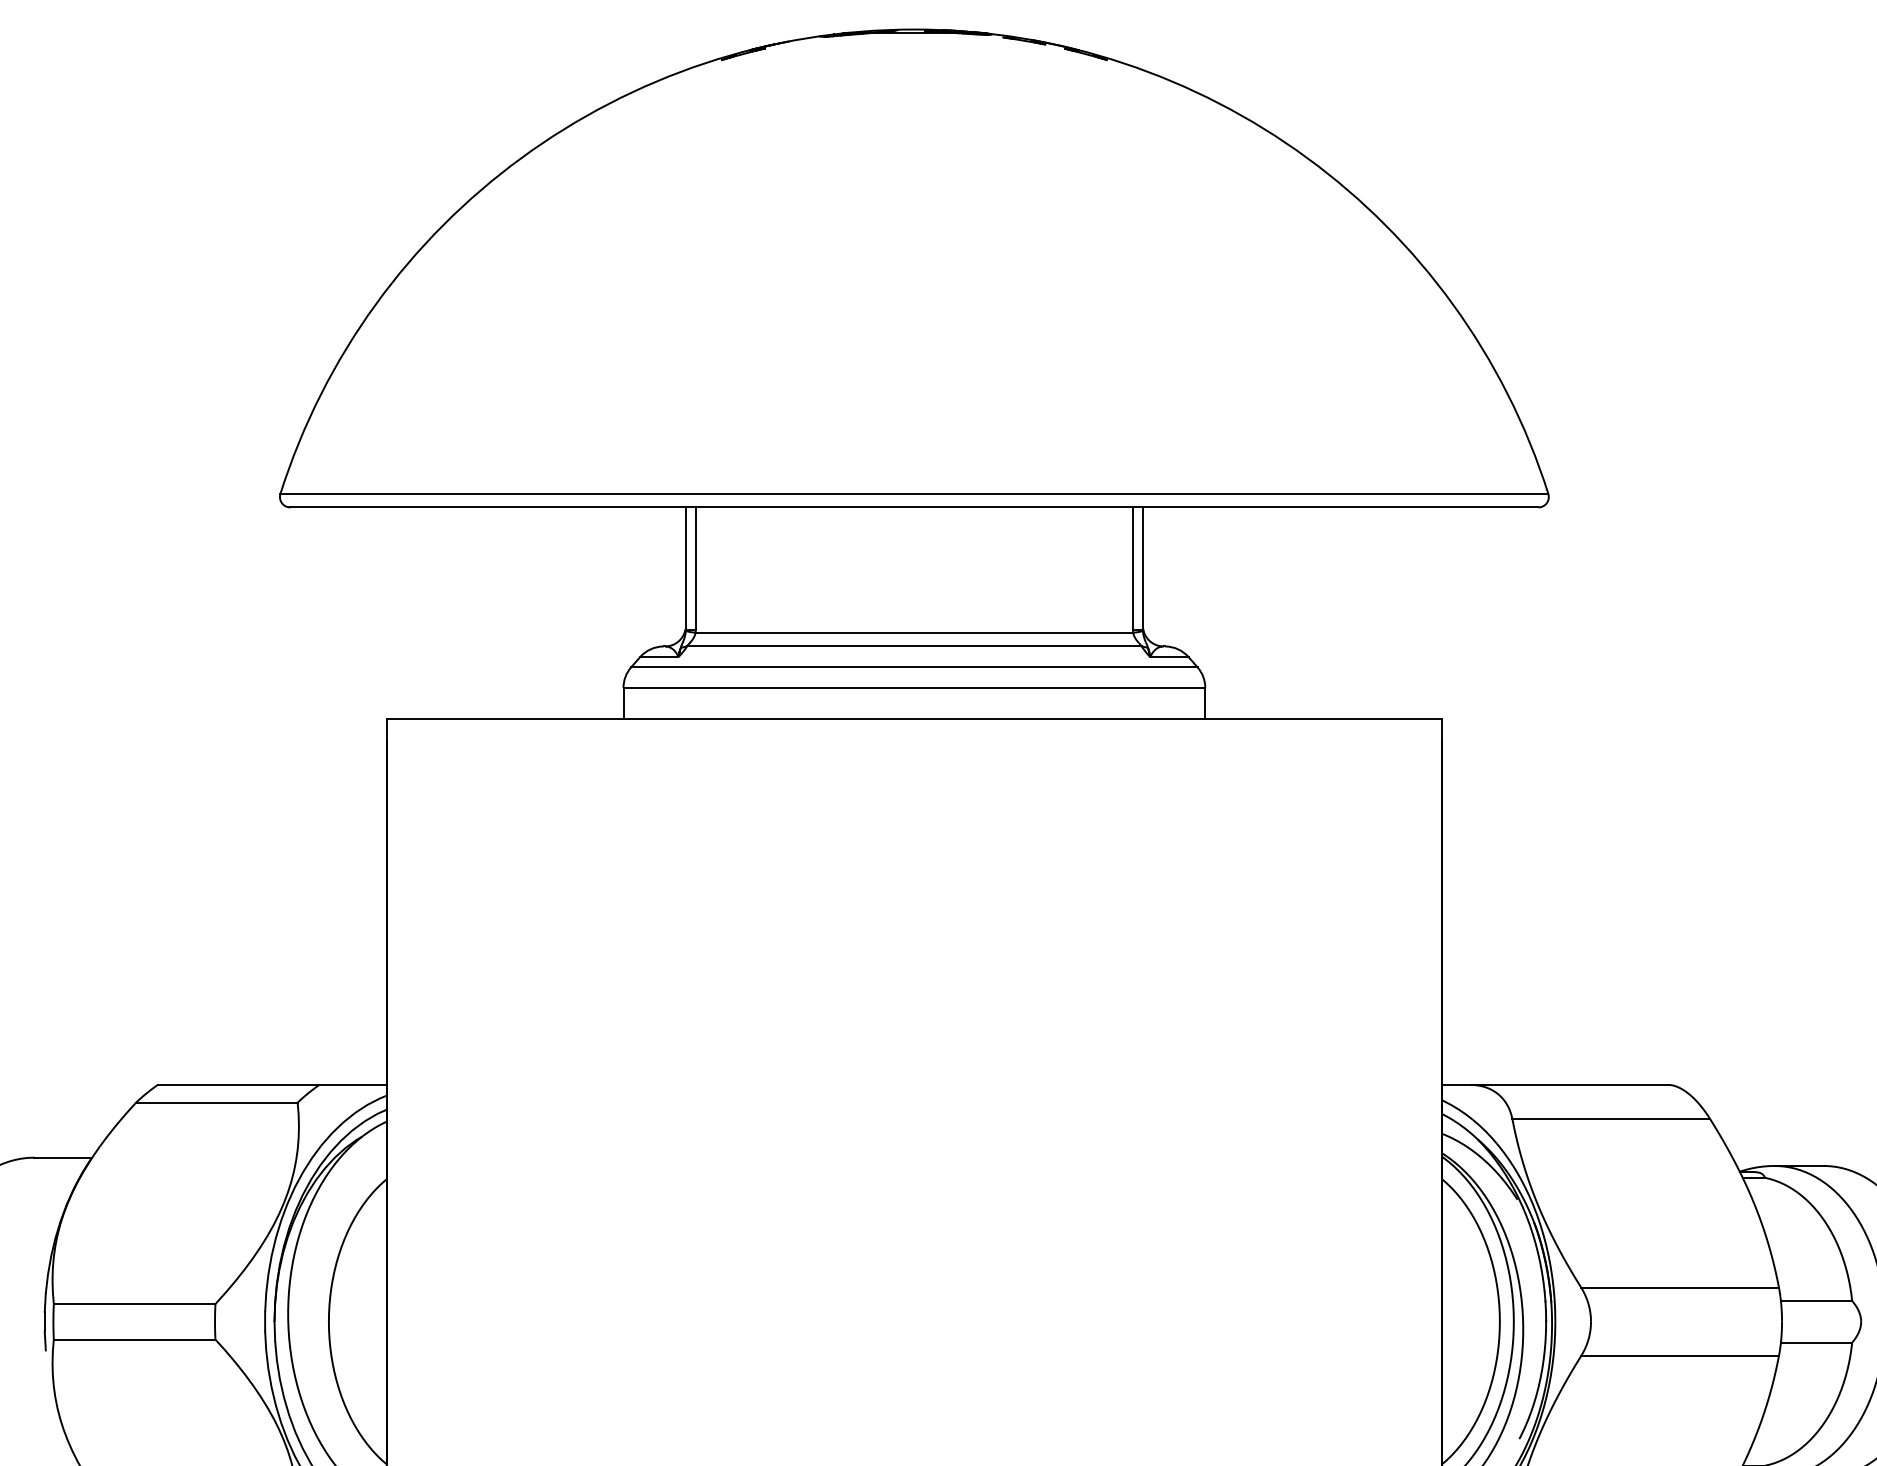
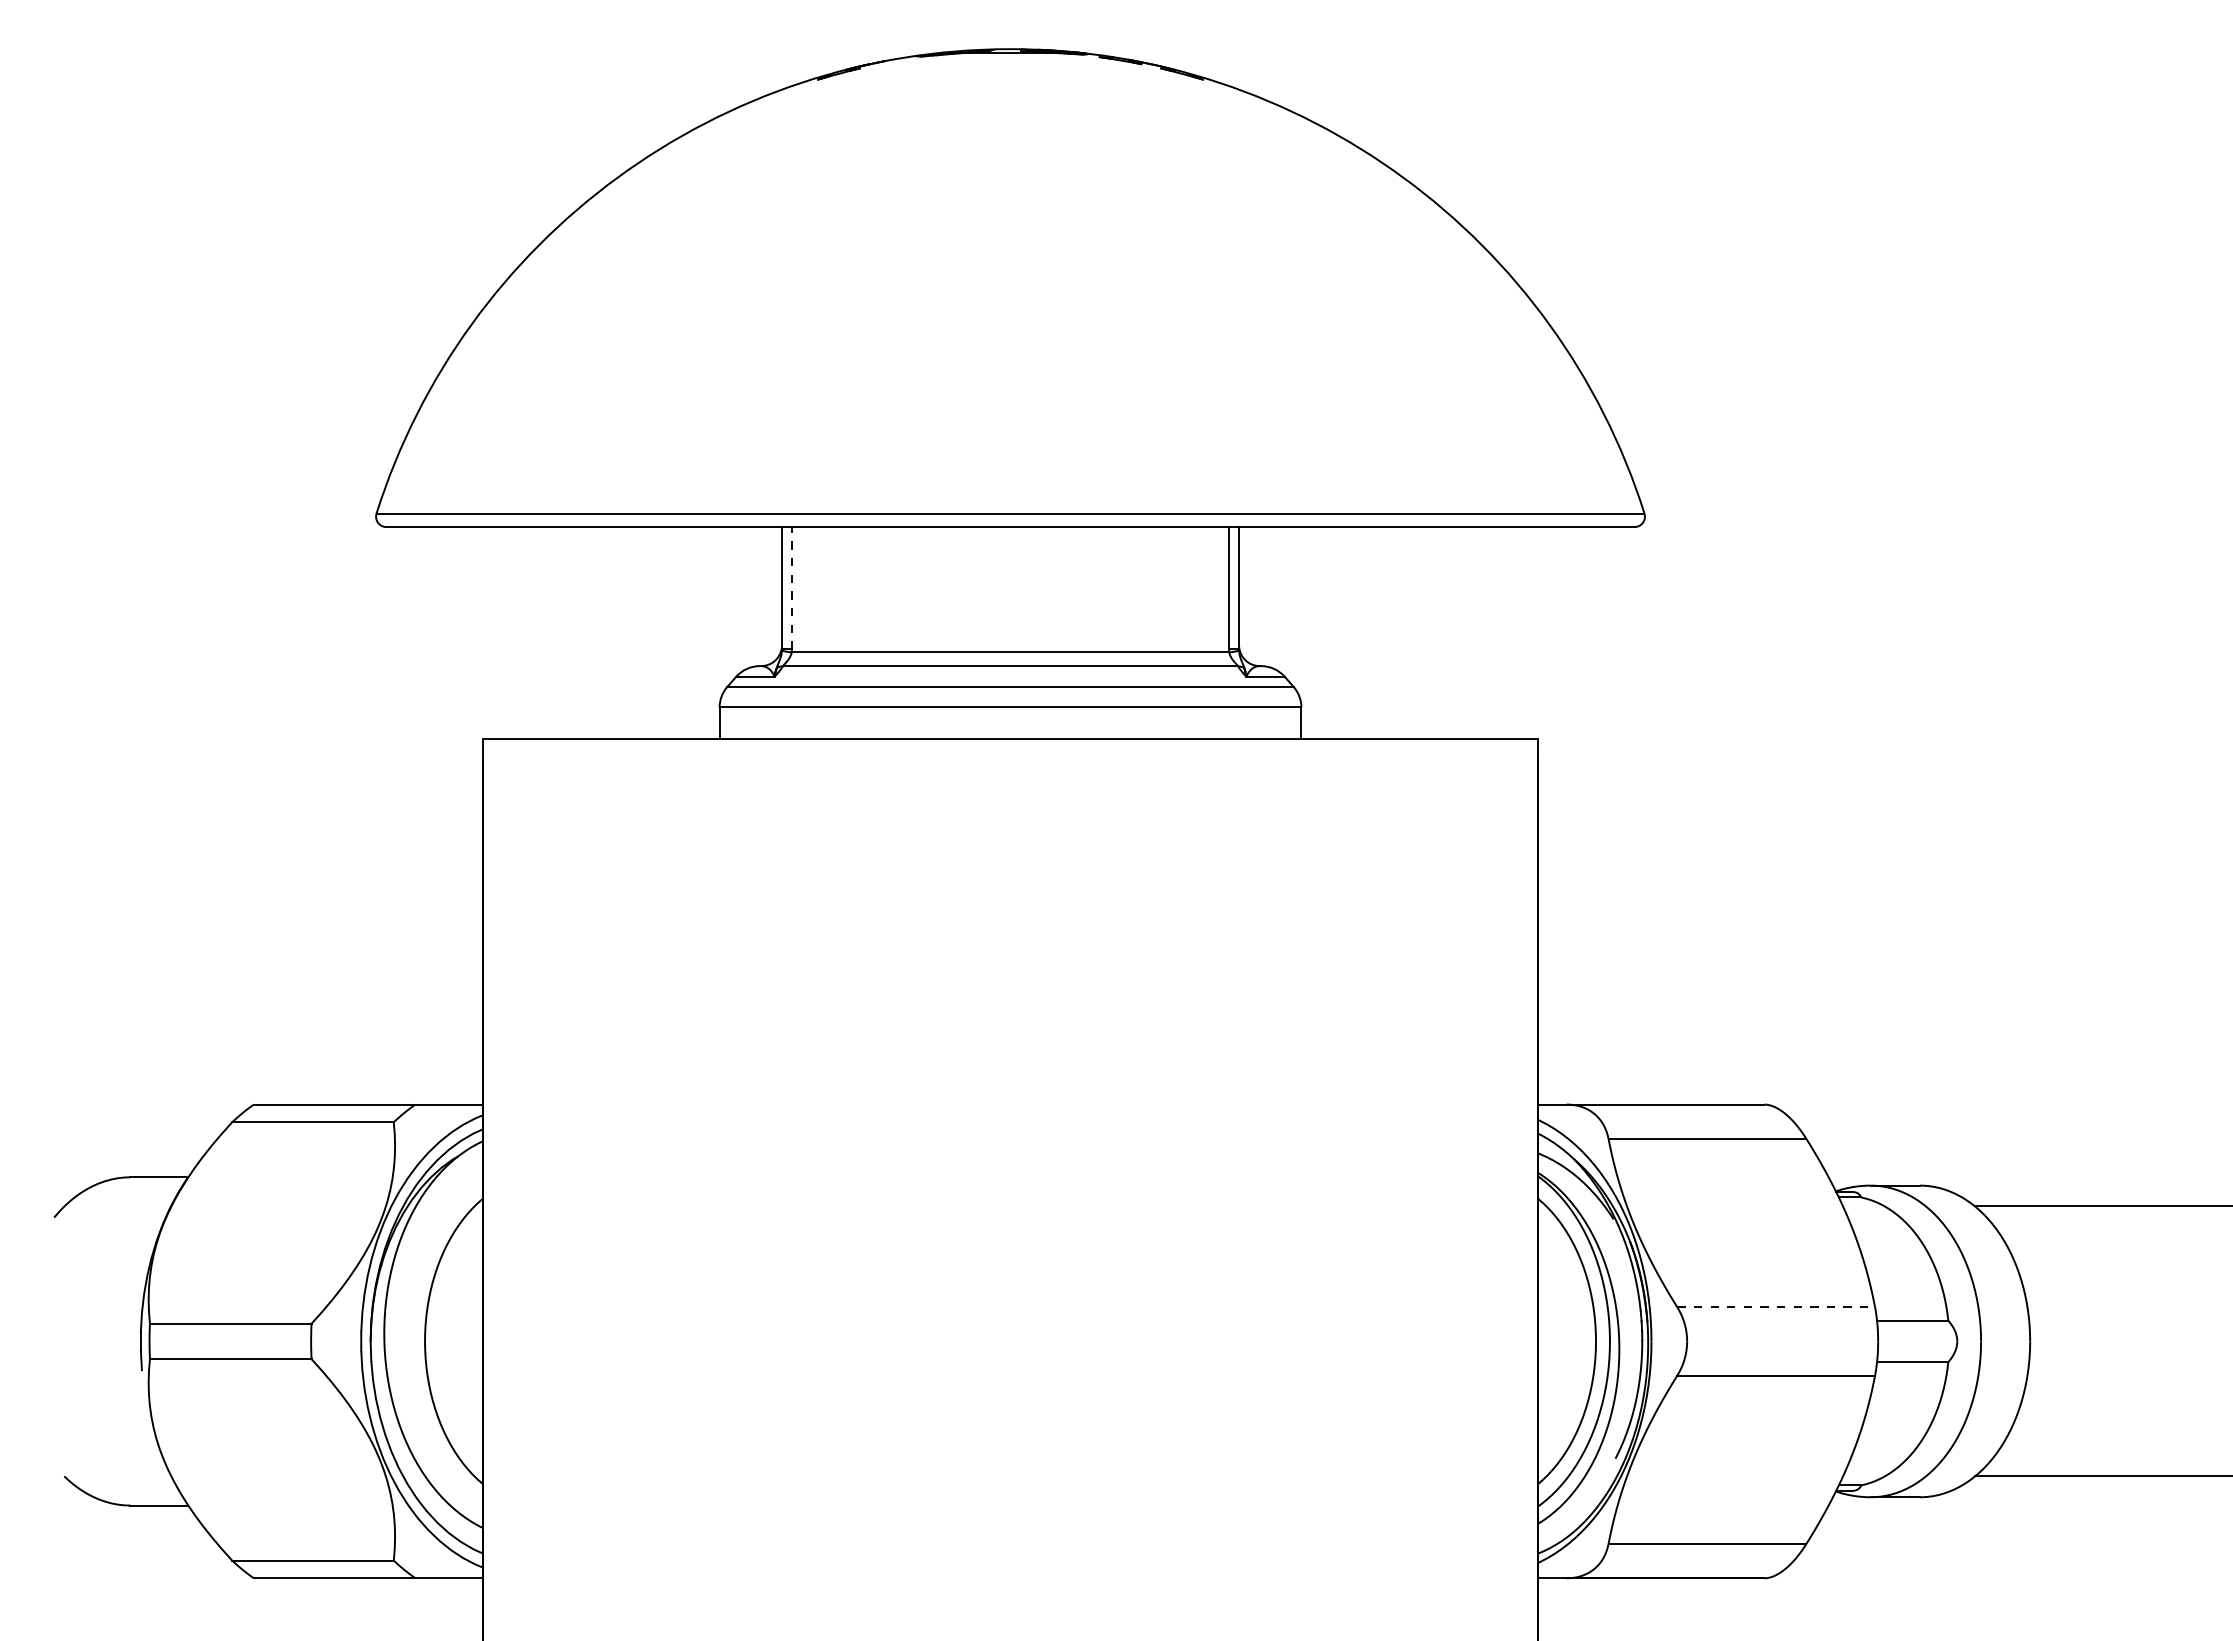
line: (695, 567) -> (791, 587), solid -> dashed
line: (1680, 1287) -> (1776, 1307), solid -> dashed

